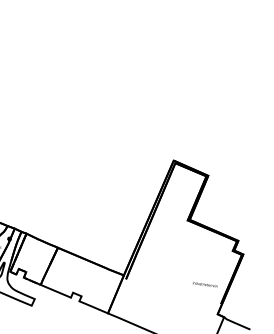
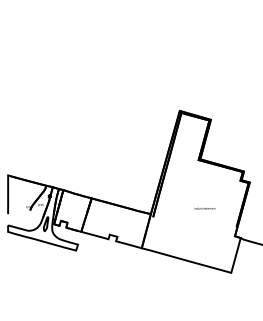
text: (204, 284) -> (204, 208), moved

